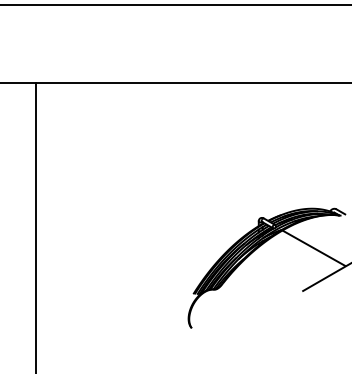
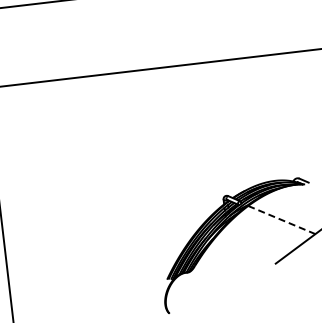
line: (315, 248) -> (283, 219), solid -> dashed

